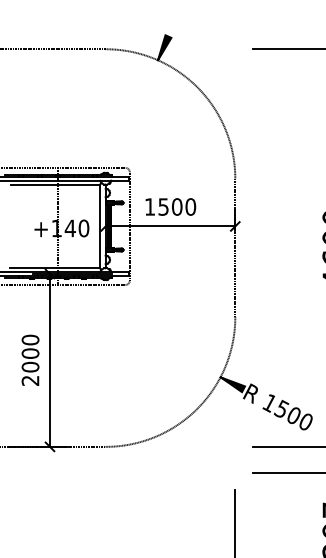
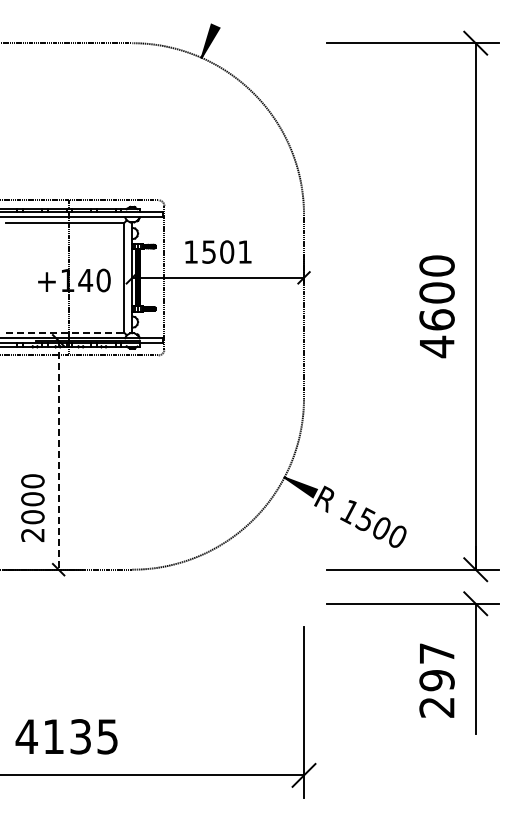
text: (191, 206) -> (245, 251), 1500 -> 1501
line: (55, 267) -> (65, 332), solid -> dashed
text: (30, 359) -> (32, 507), moved
line: (49, 360) -> (58, 455), solid -> dashed

